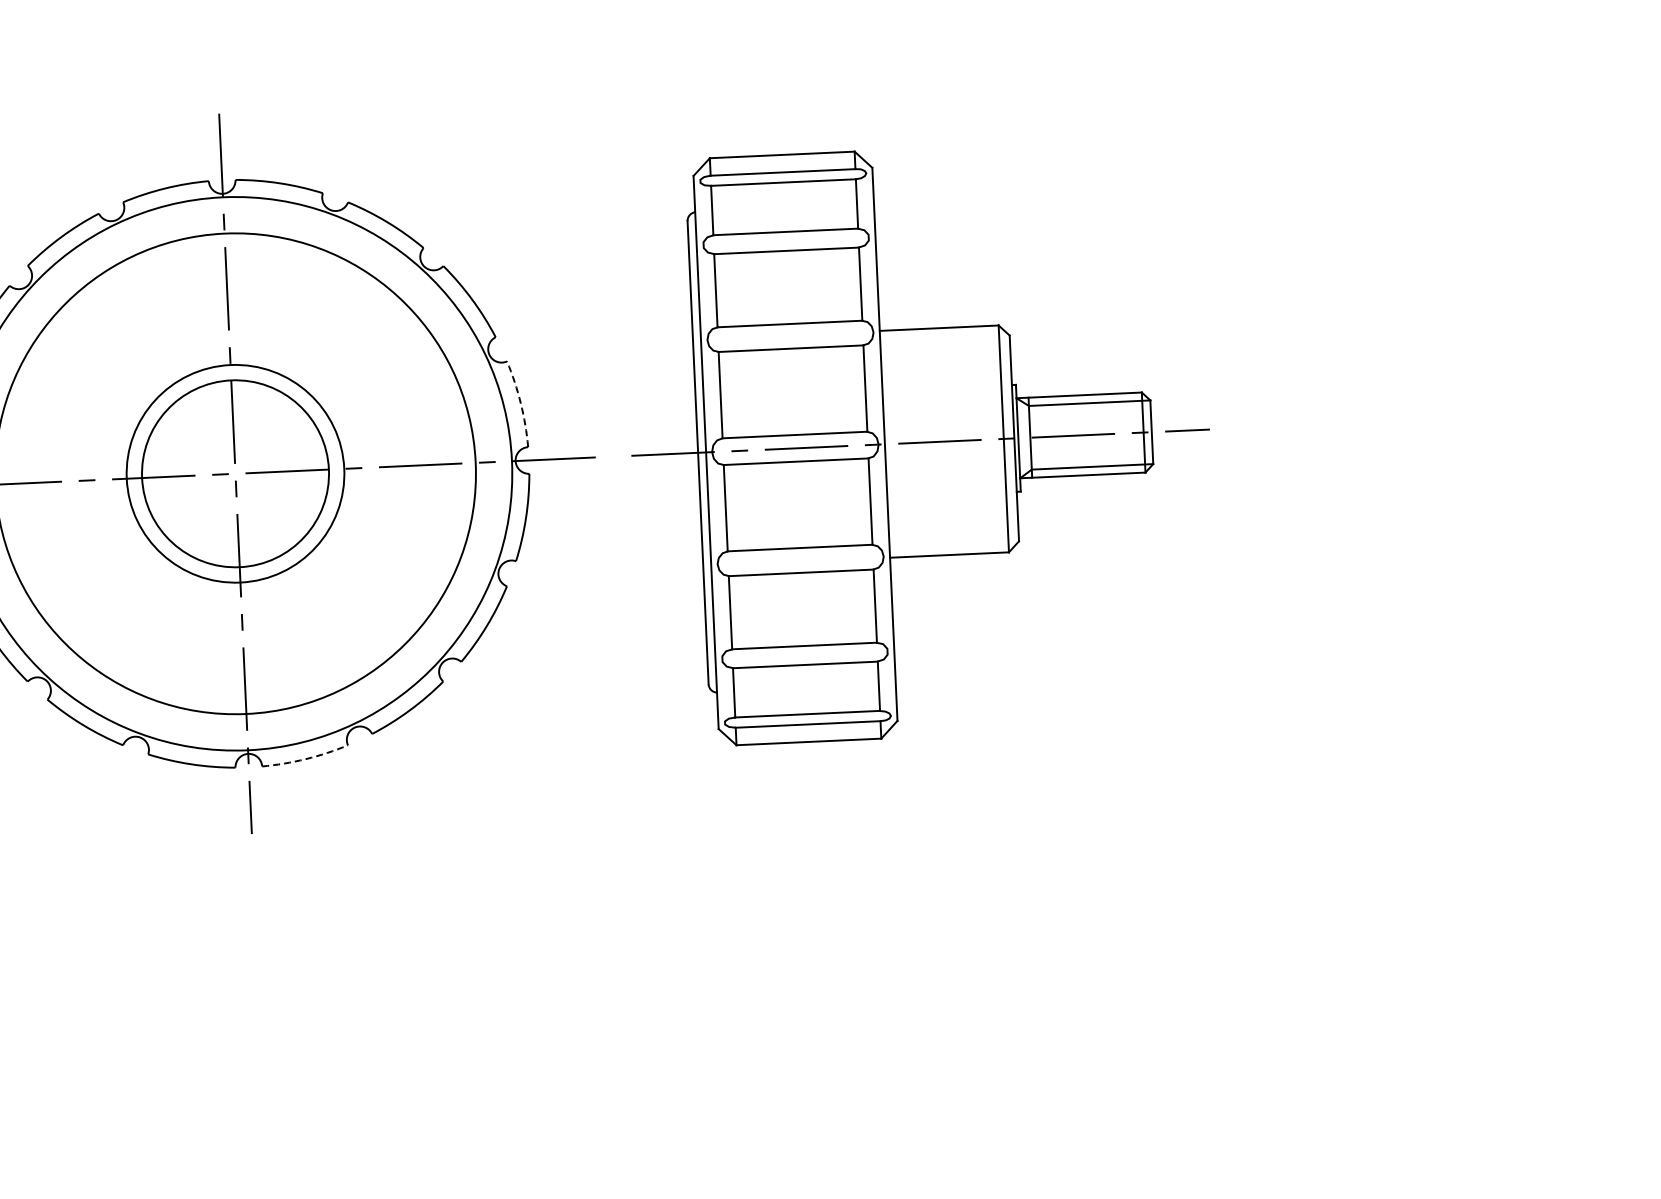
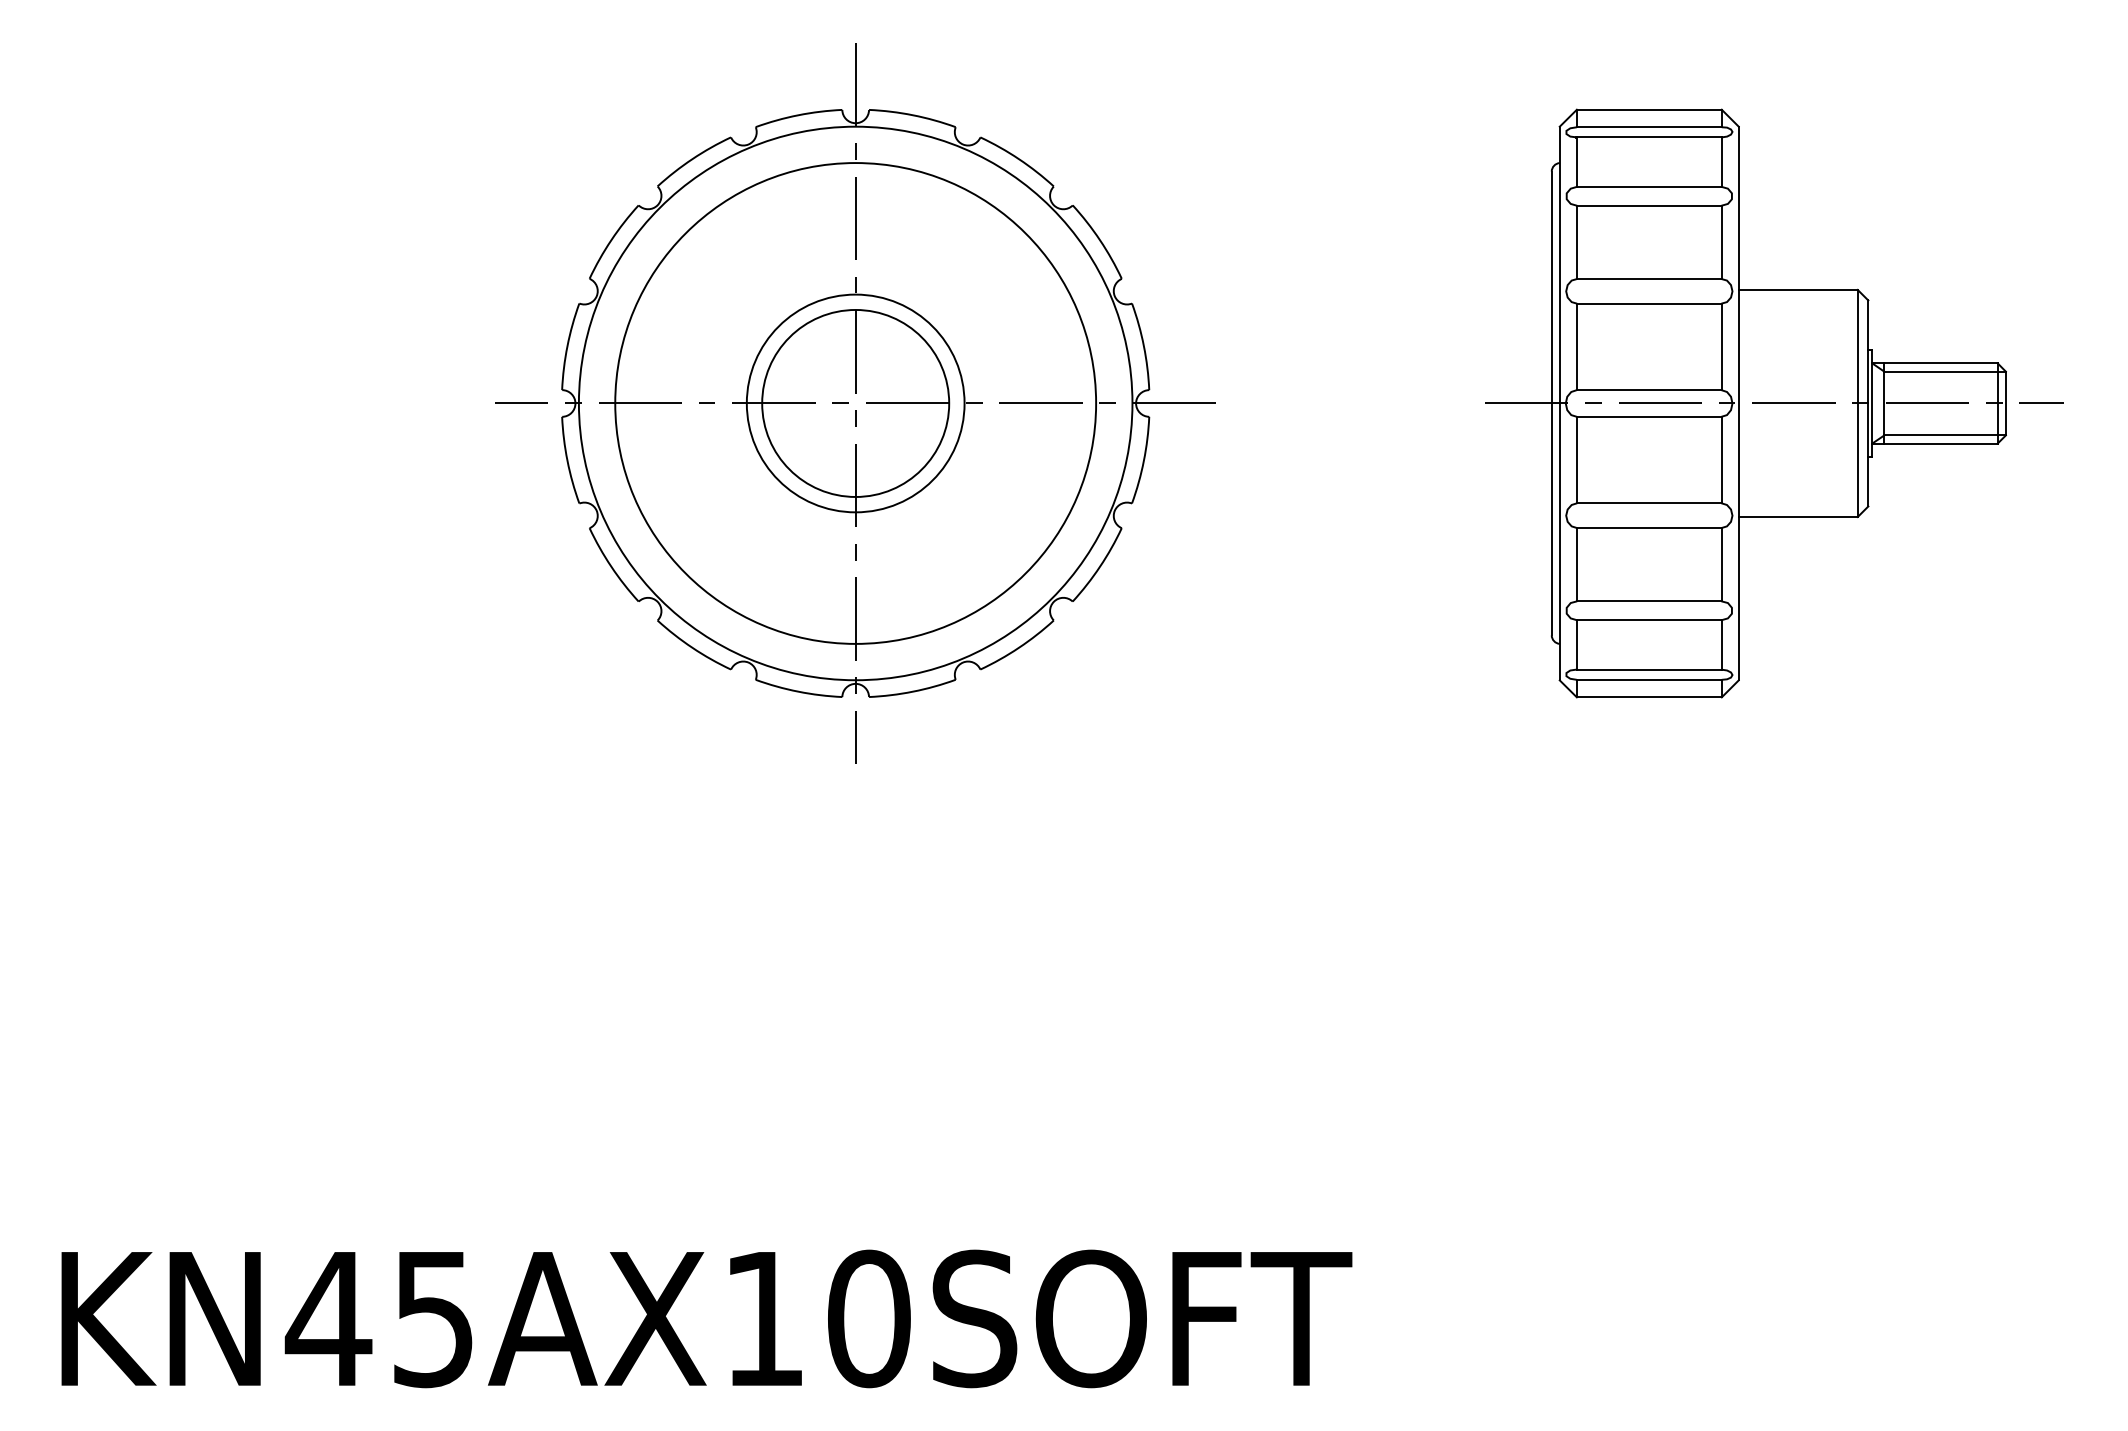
arc: (520, 403) -> (1143, 346), dashed -> solid
part: (920, 442) -> (1774, 403), moved
arc: (306, 758) -> (913, 691), dashed -> solid

